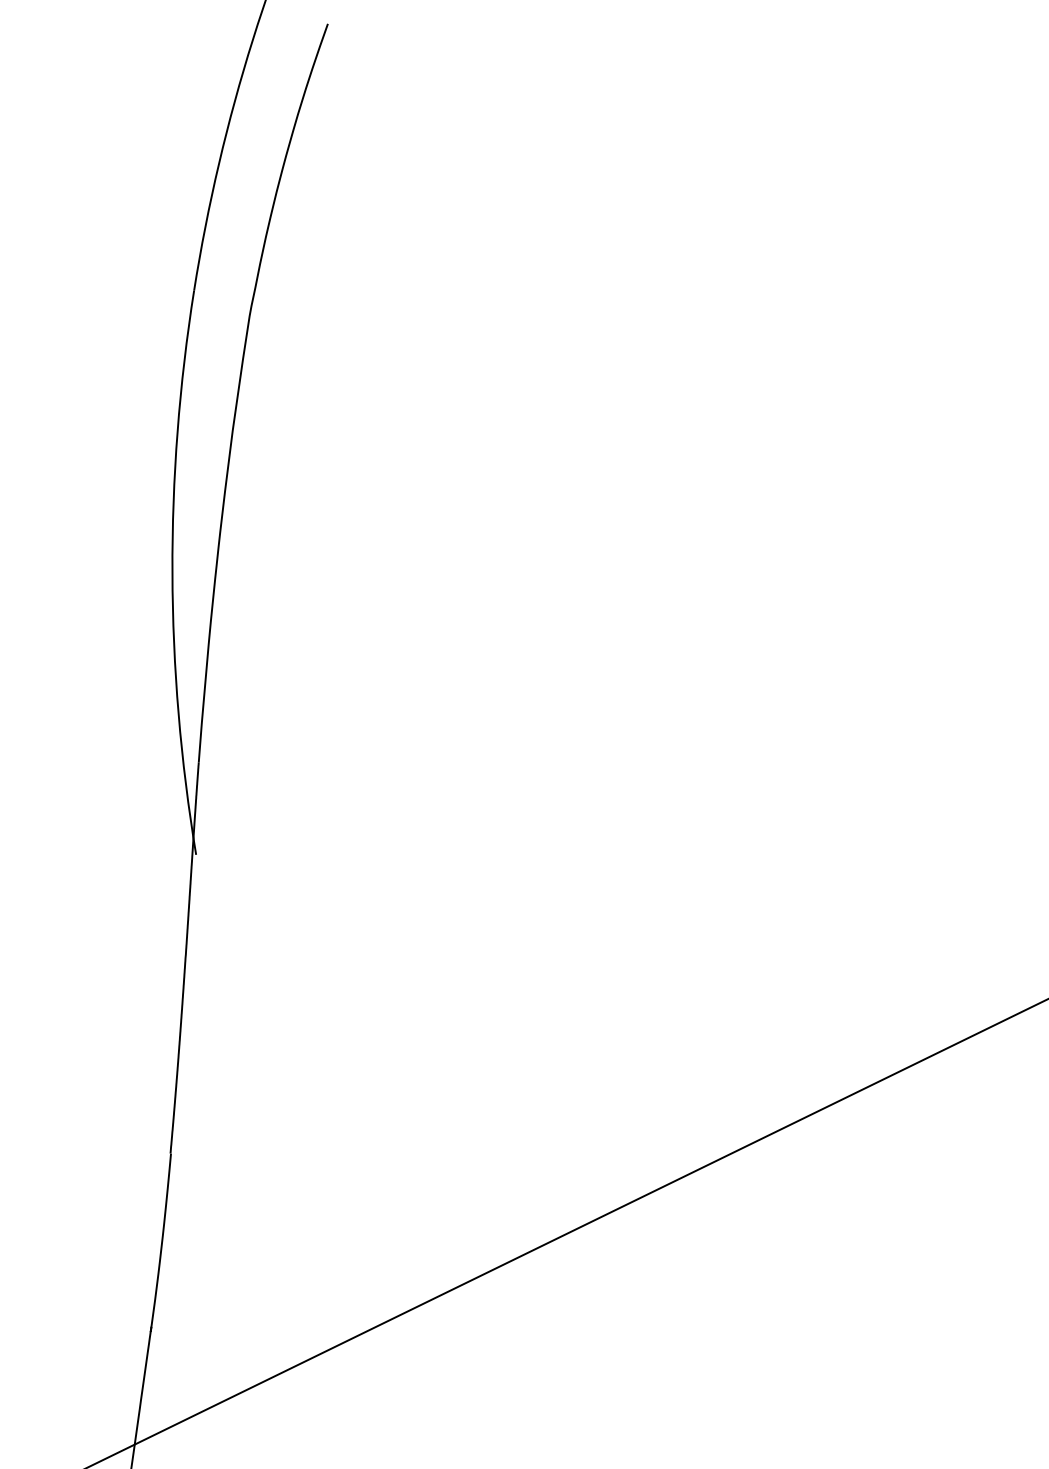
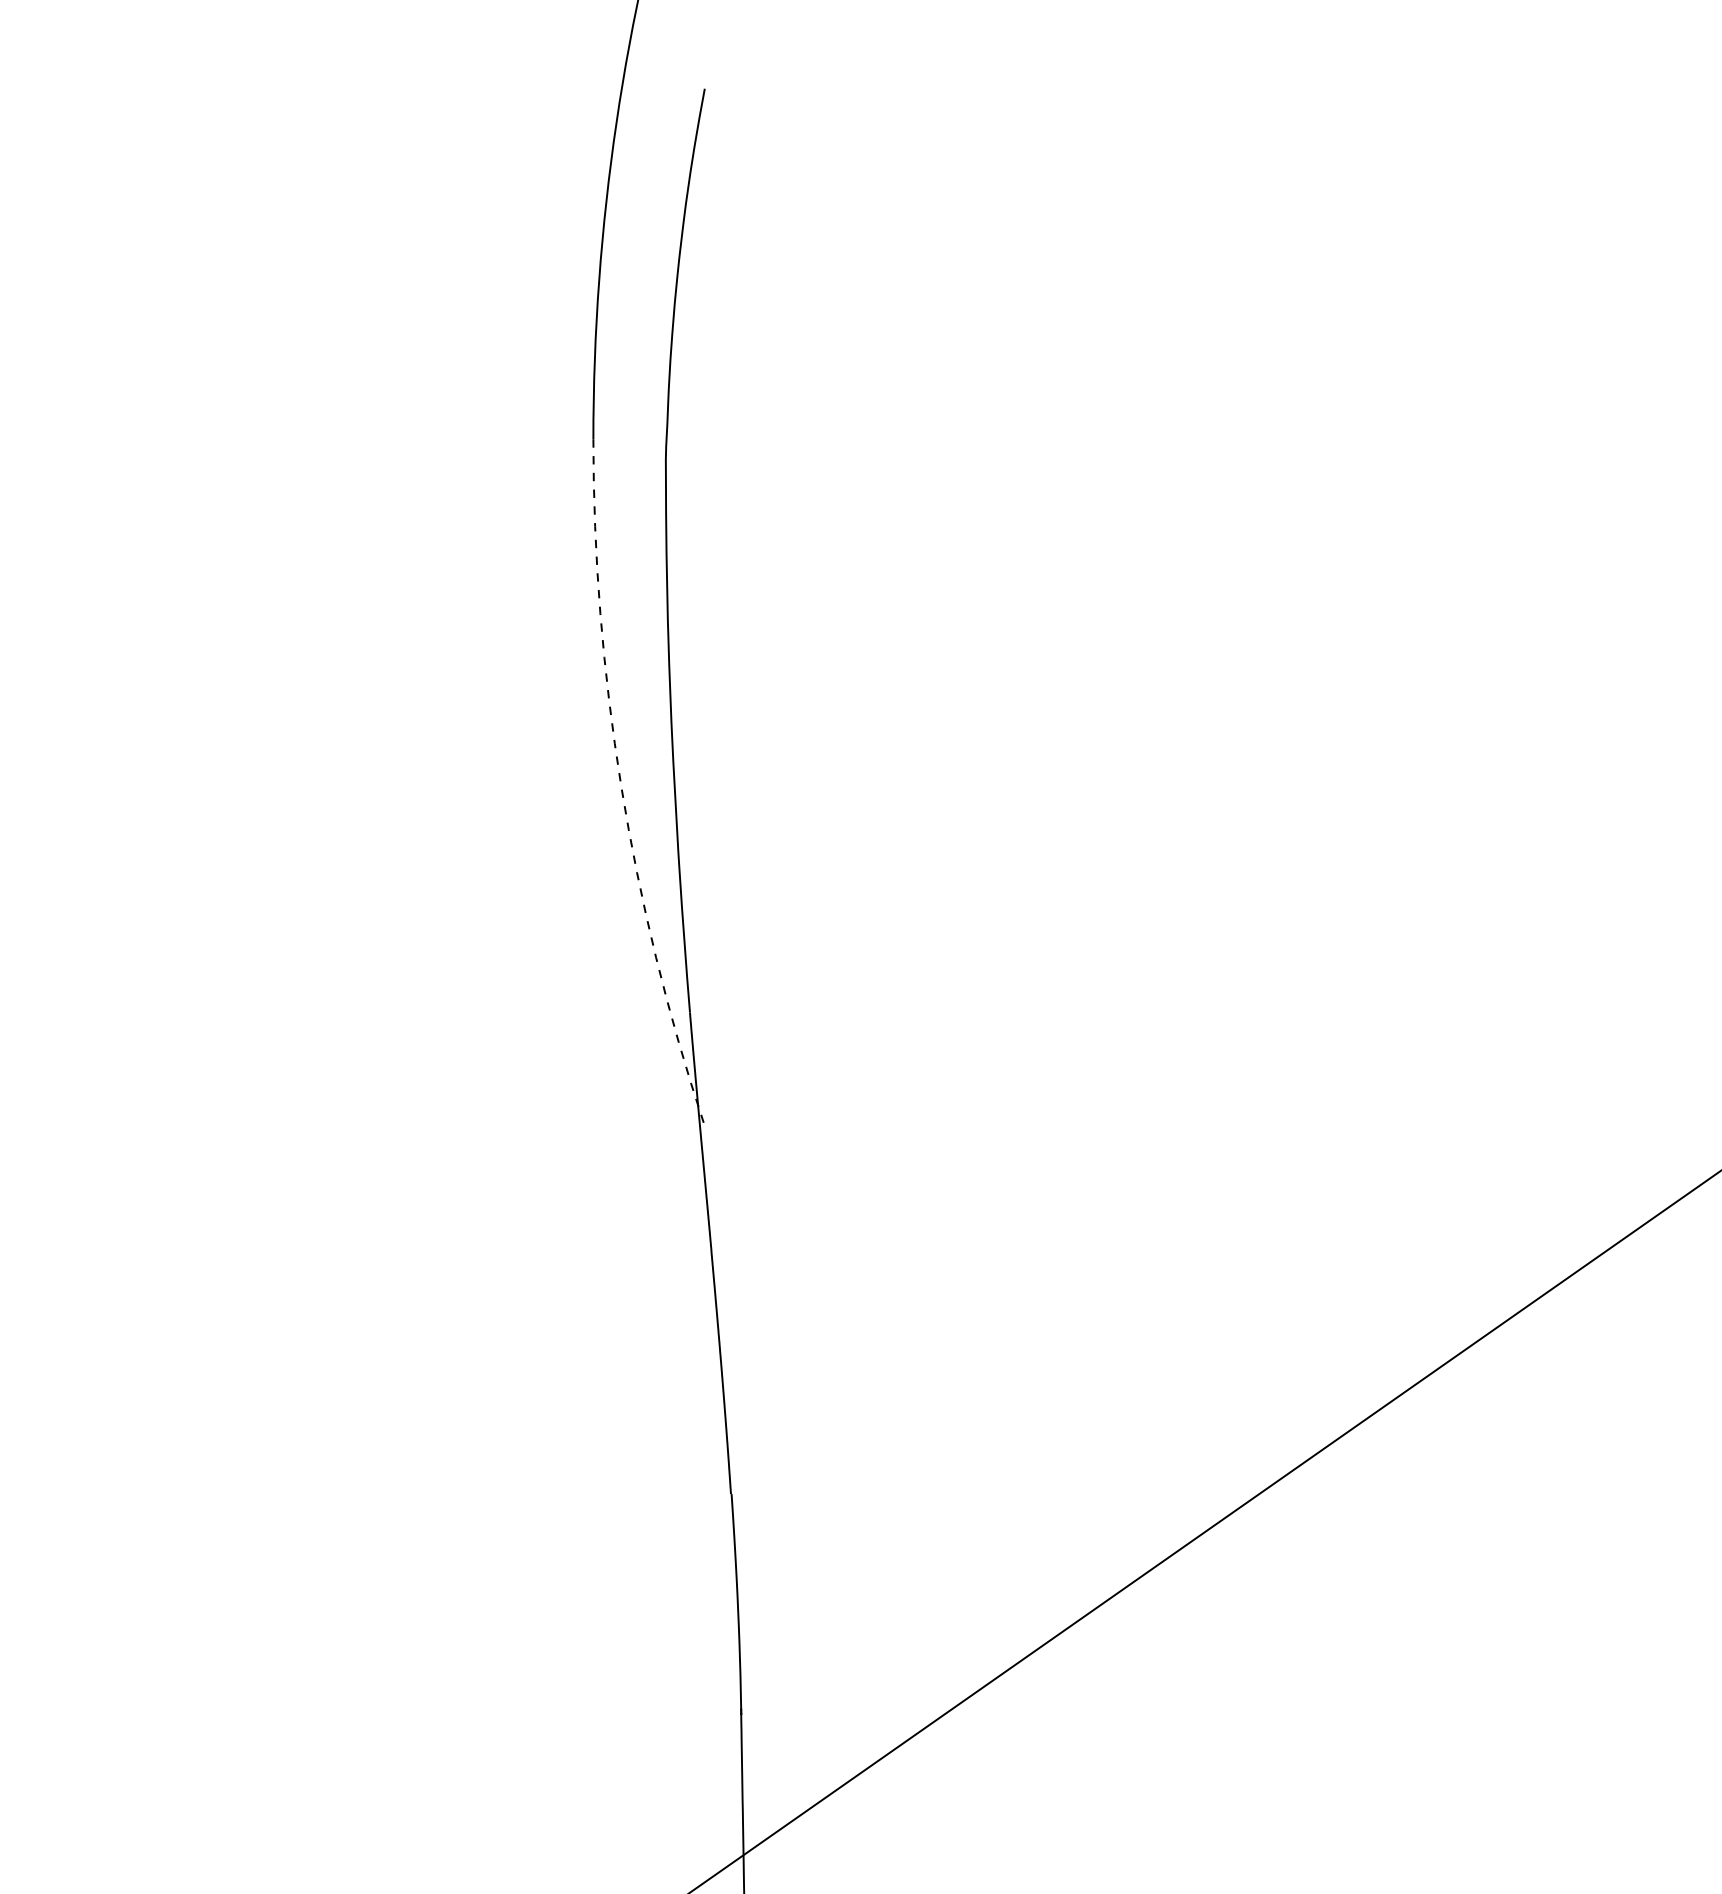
arc: (172, 572) -> (621, 786), solid -> dashed

